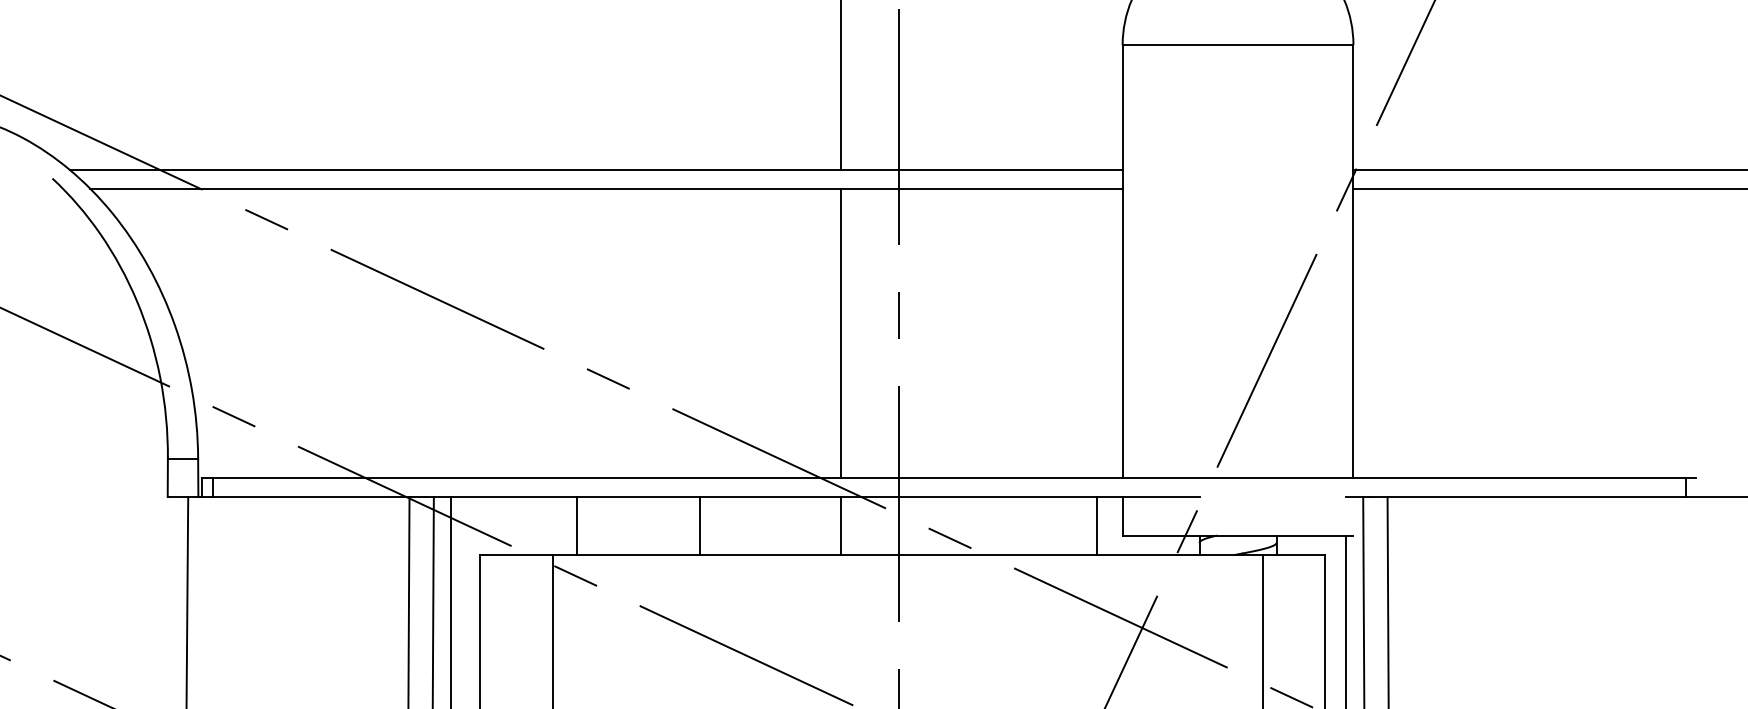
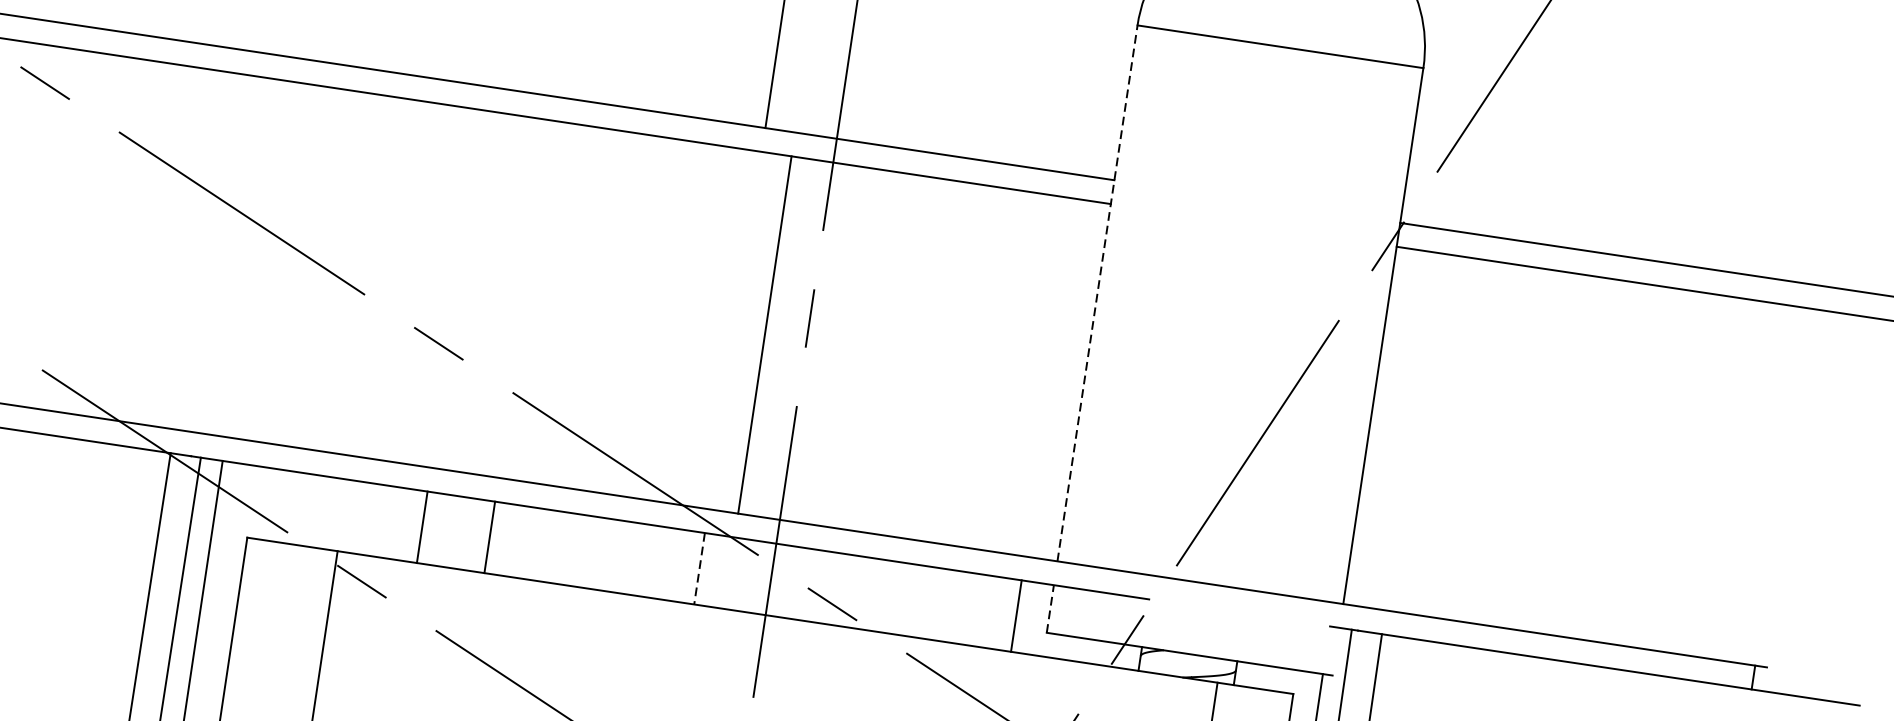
line: (1122, 260) -> (1097, 292), solid -> dashed
line: (840, 333) -> (764, 334), moved
line: (1122, 515) -> (1050, 607), solid -> dashed
line: (576, 525) -> (421, 526), moved
line: (700, 525) -> (489, 536), moved
line: (840, 525) -> (699, 568), solid -> dashed

